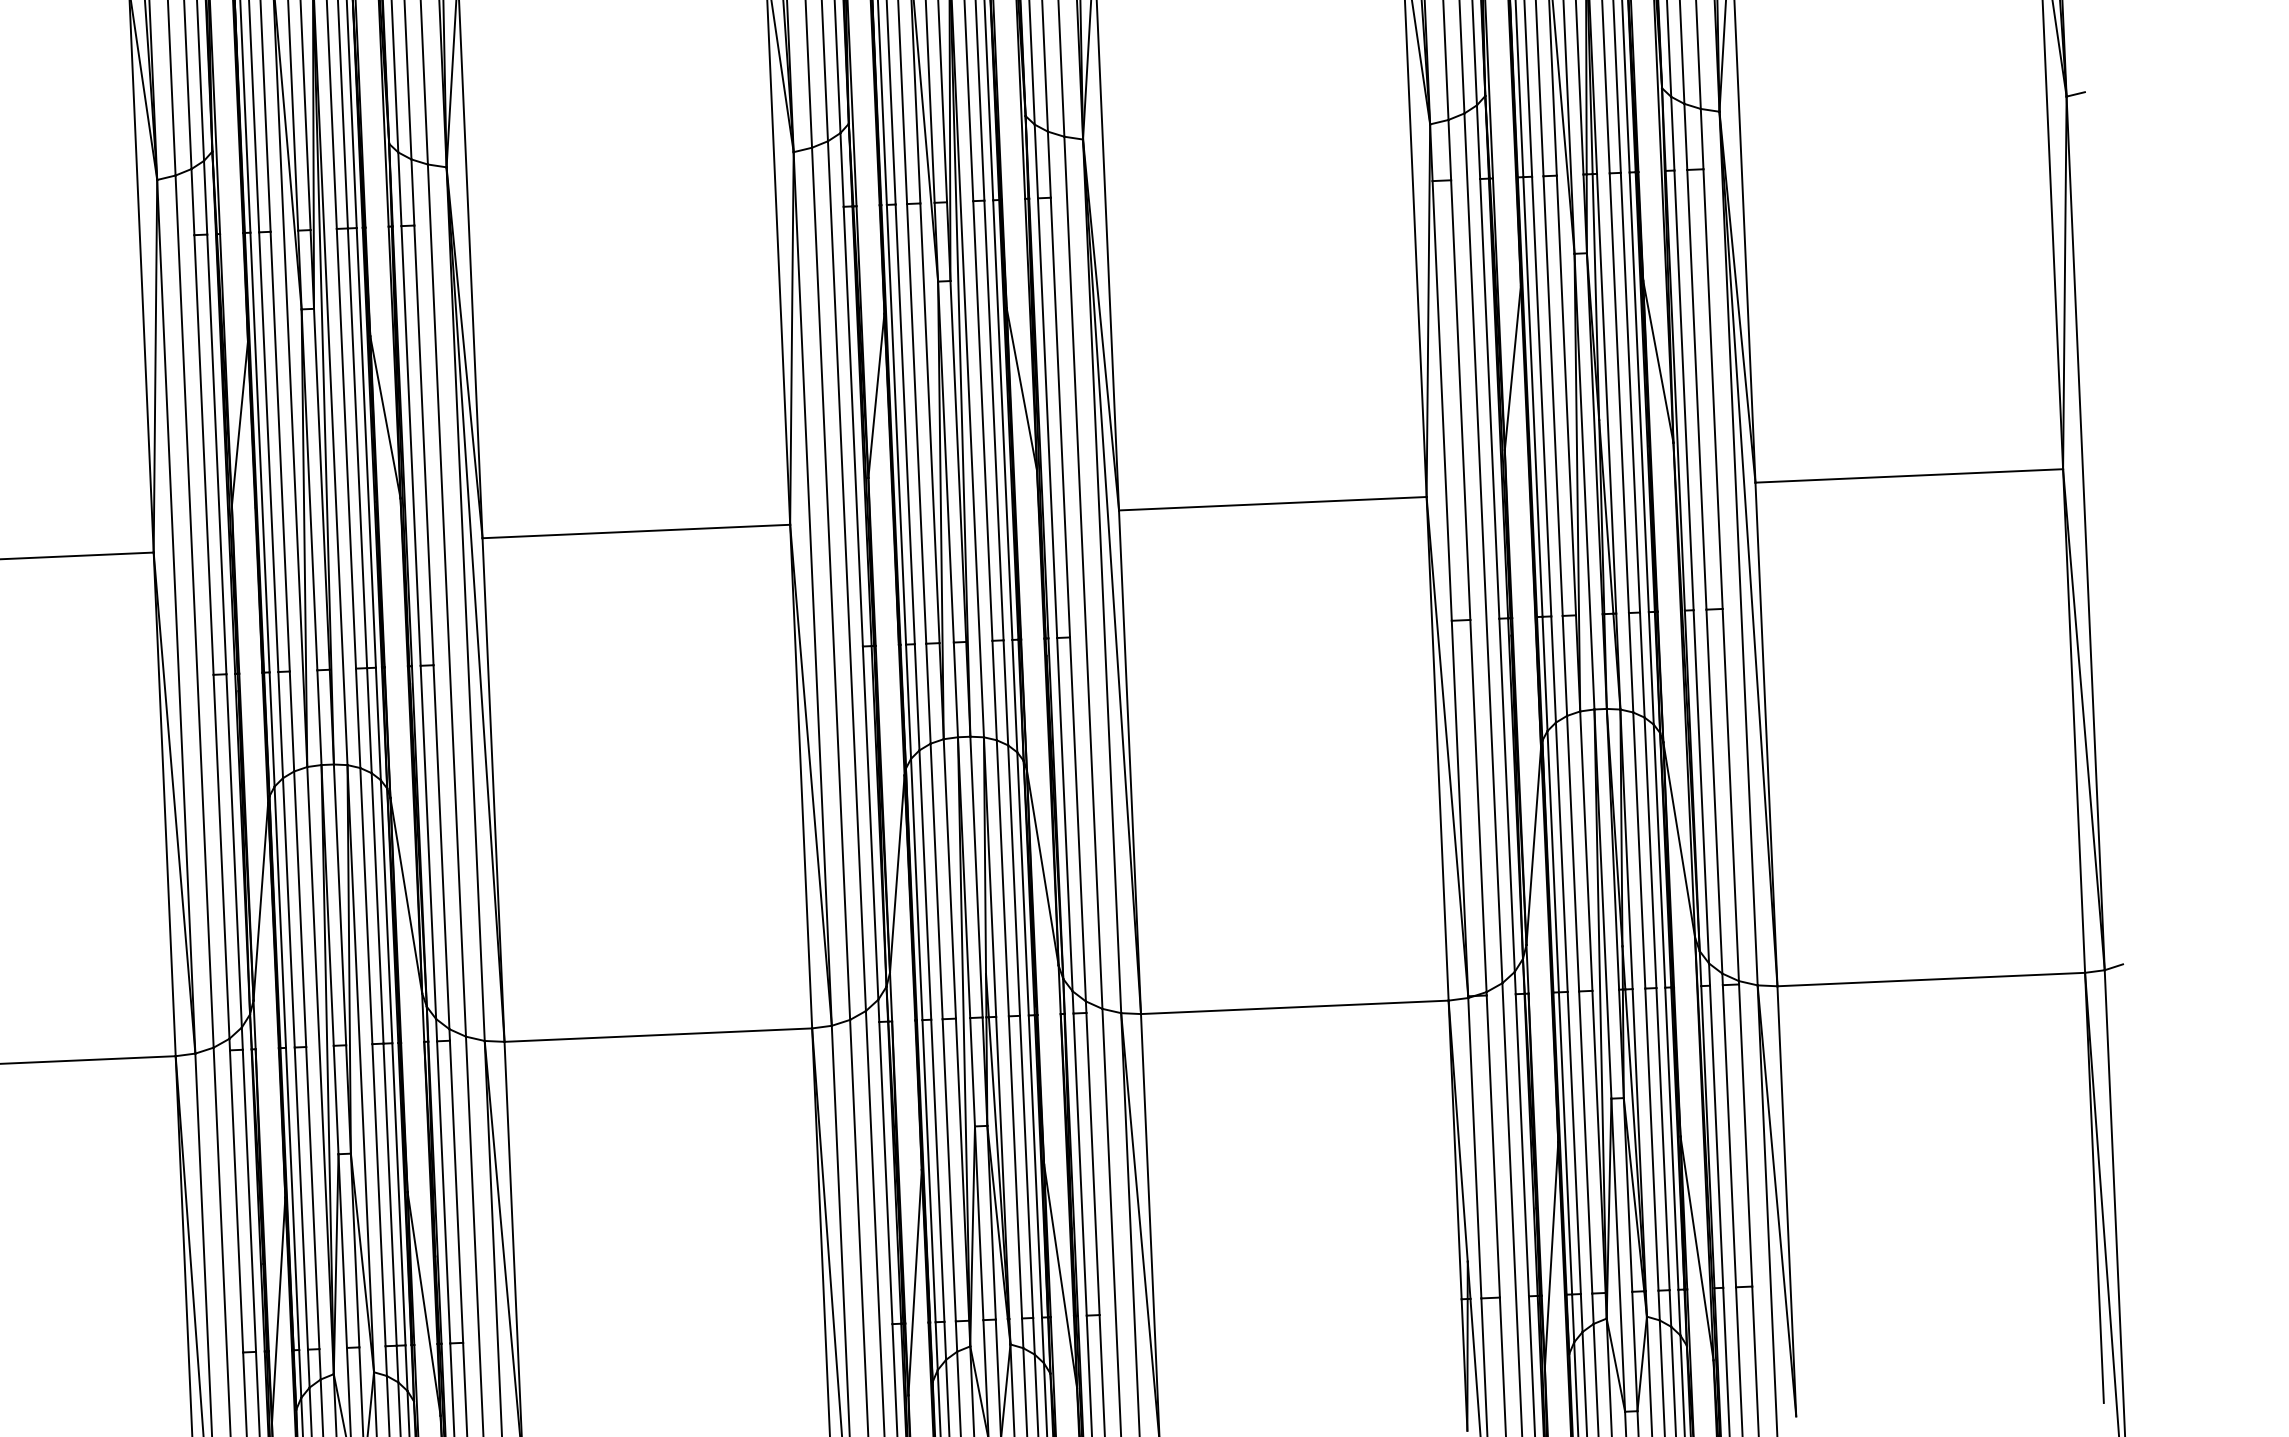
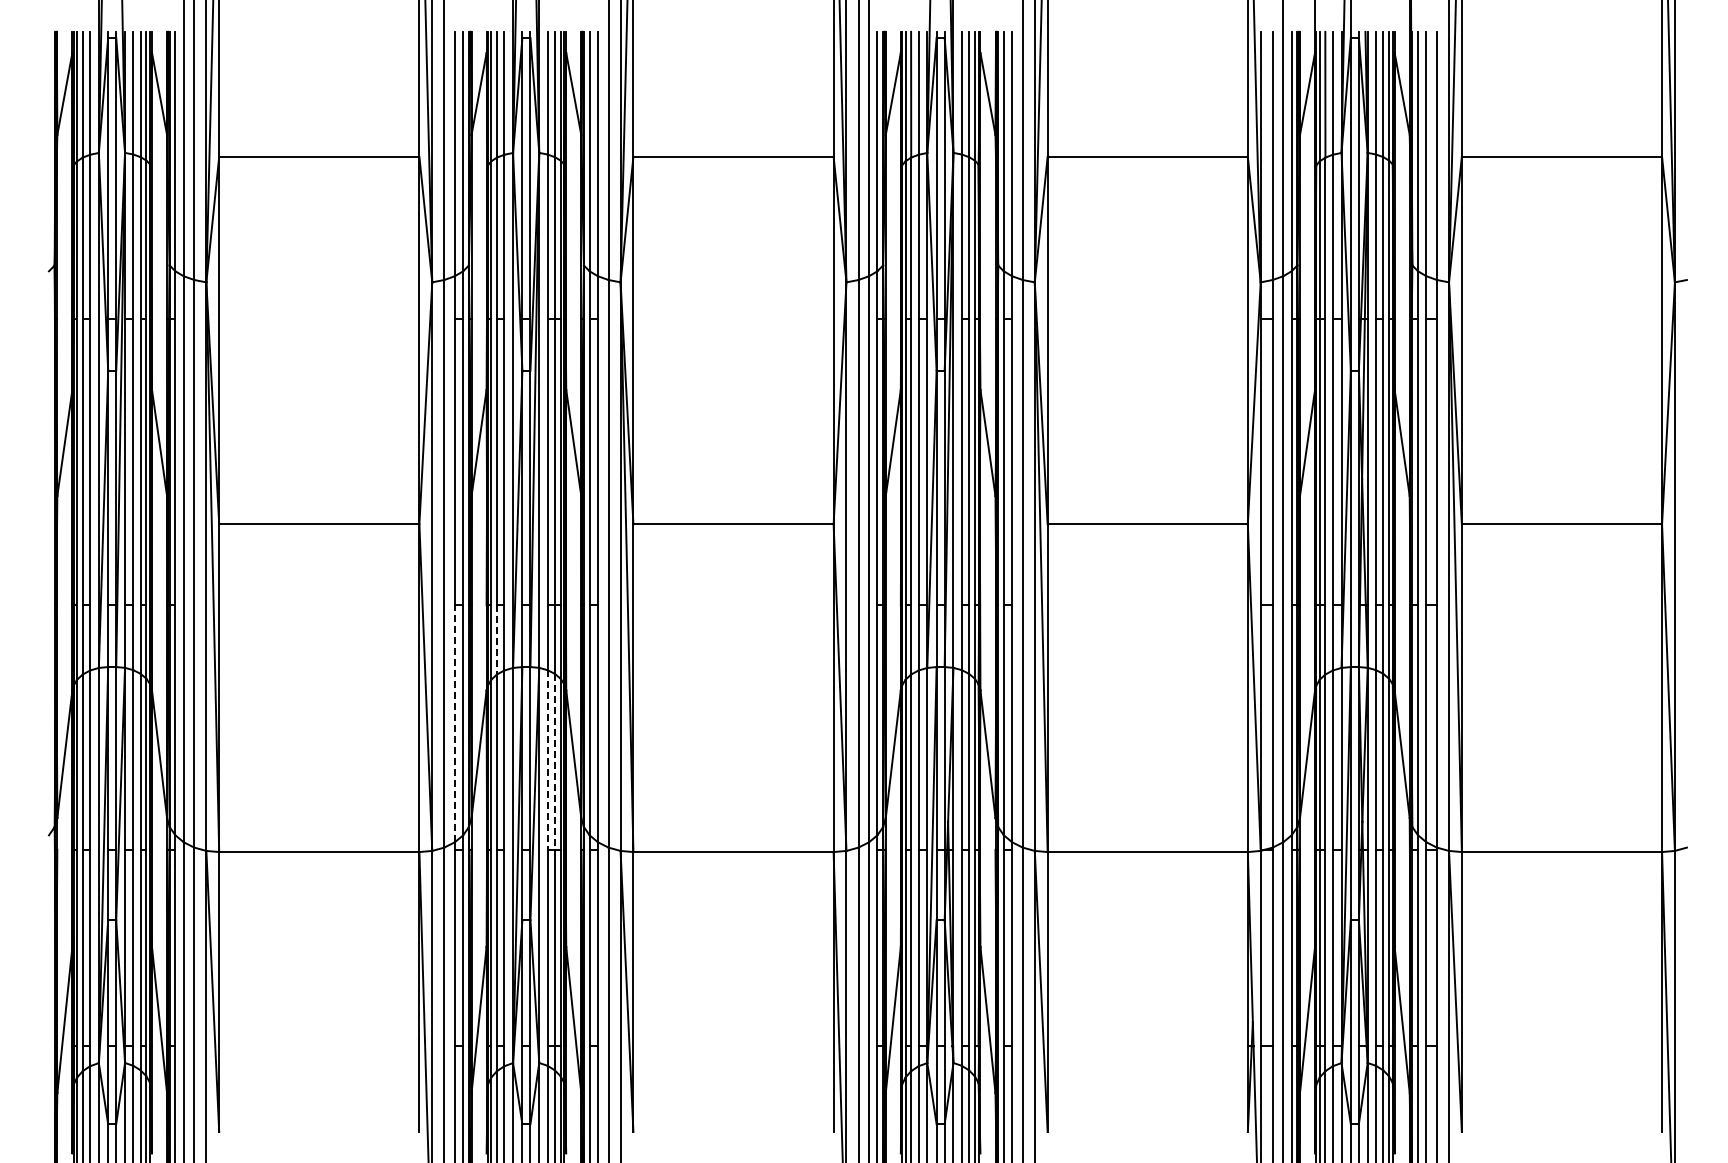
line: (281, 724) -> (497, 639), solid -> dashed
line: (220, 856) -> (454, 723), solid -> dashed
line: (366, 905) -> (547, 759), solid -> dashed
line: (377, 909) -> (554, 762), solid -> dashed

